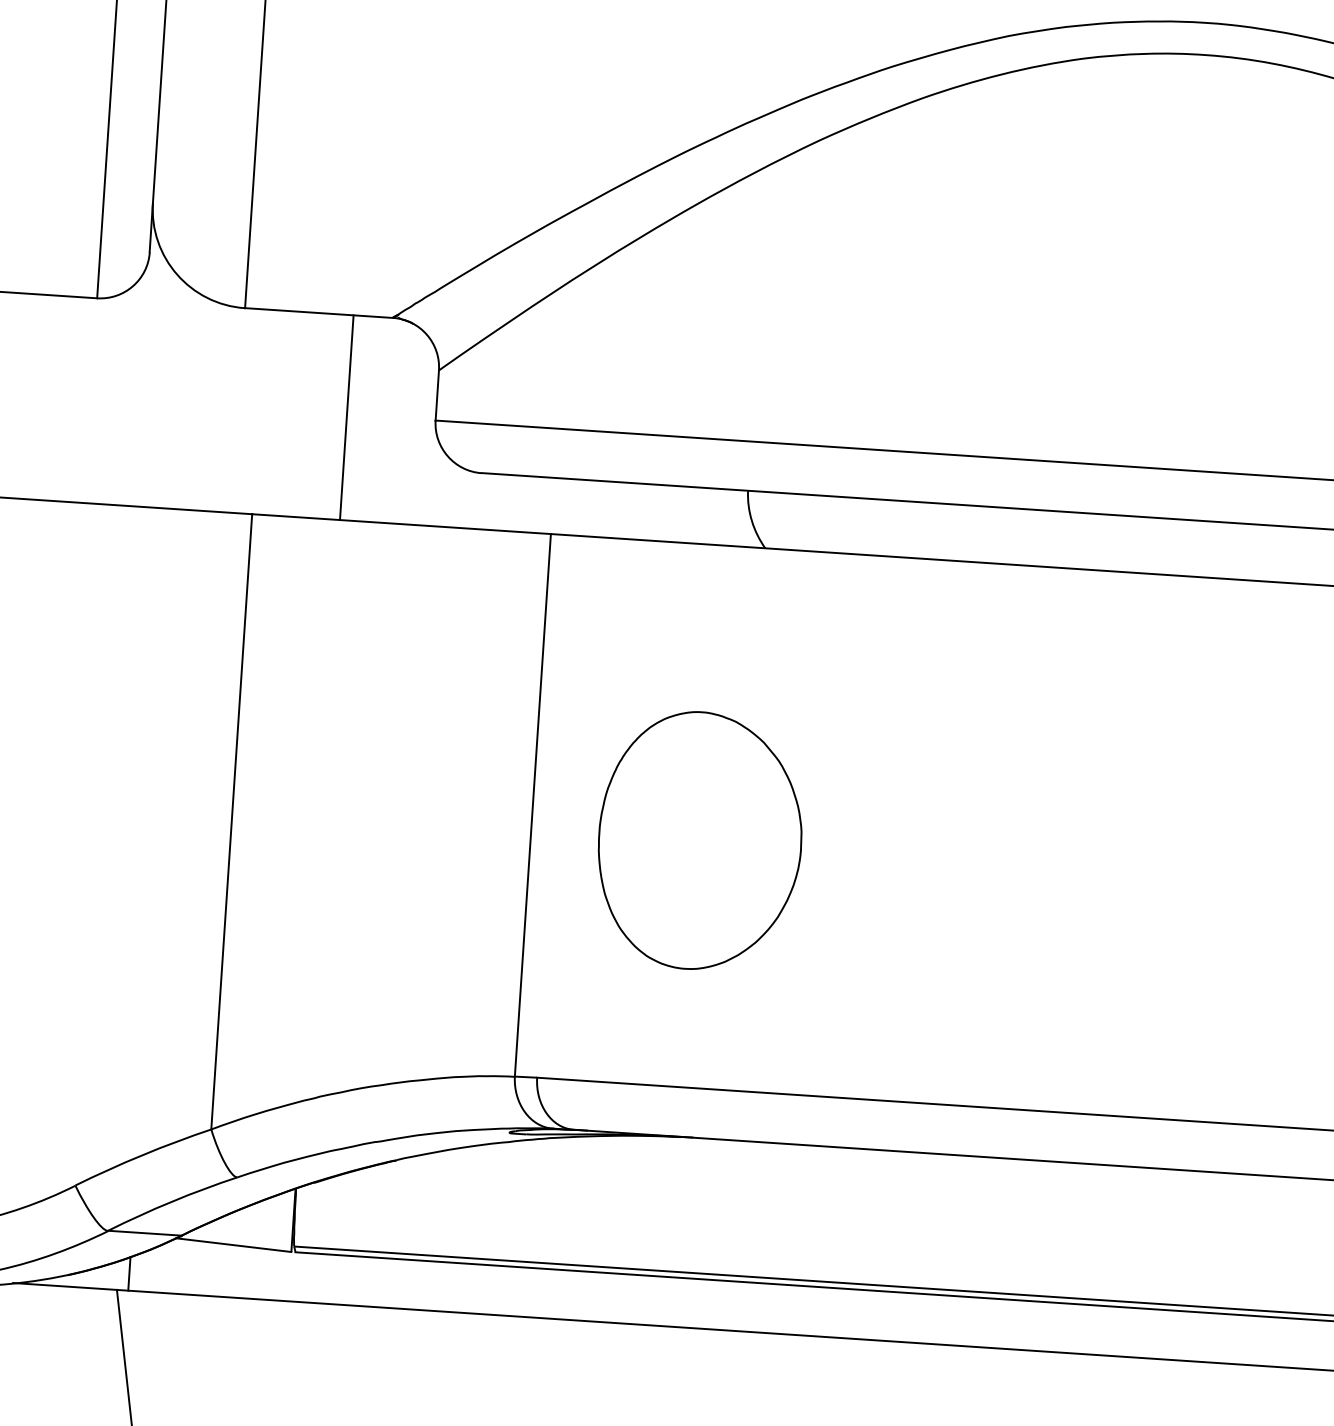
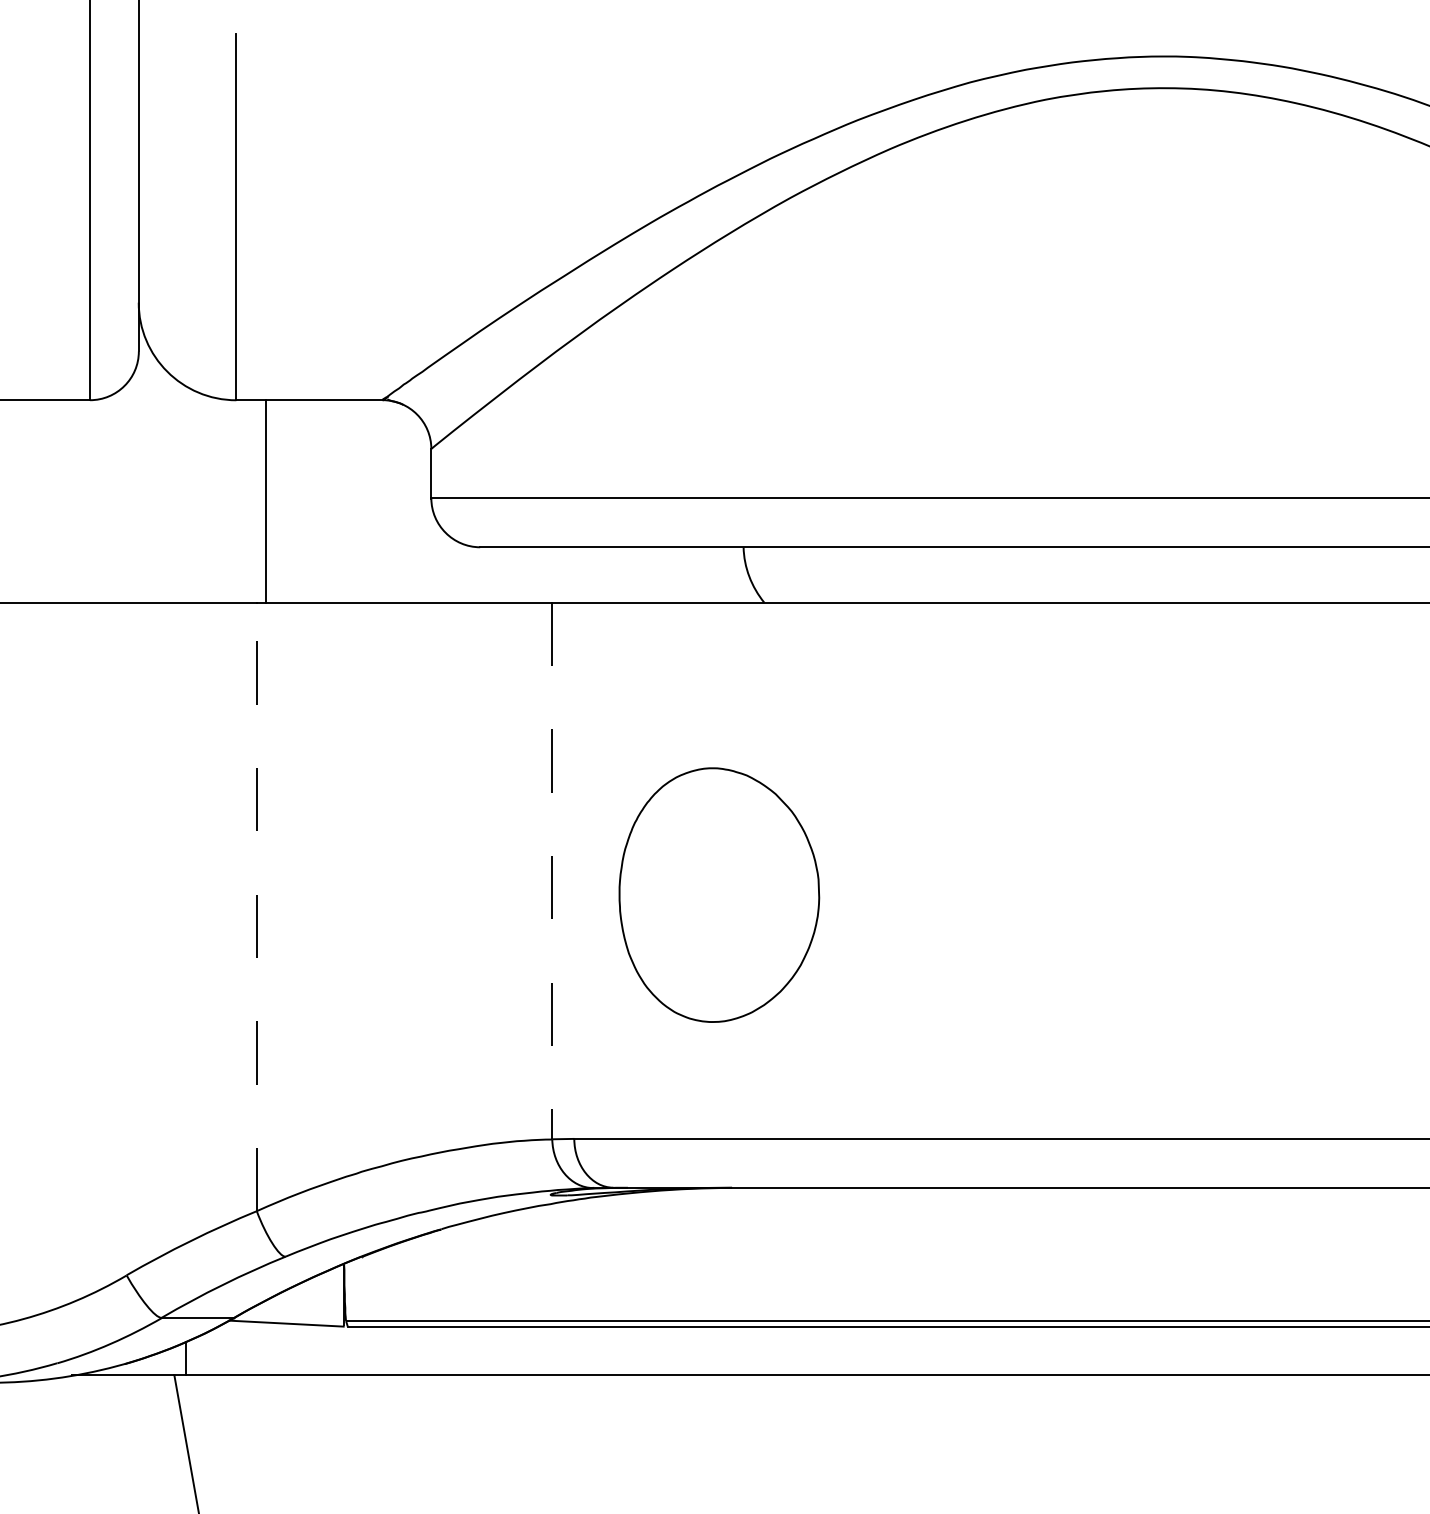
line: (346, 417) -> (265, 501), moved
line: (533, 805) -> (552, 871), solid -> dashed
line: (231, 821) -> (256, 906), solid -> dashed

